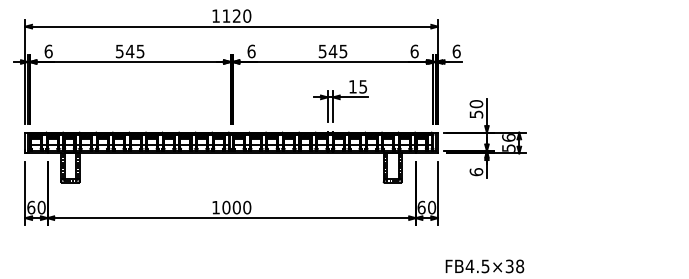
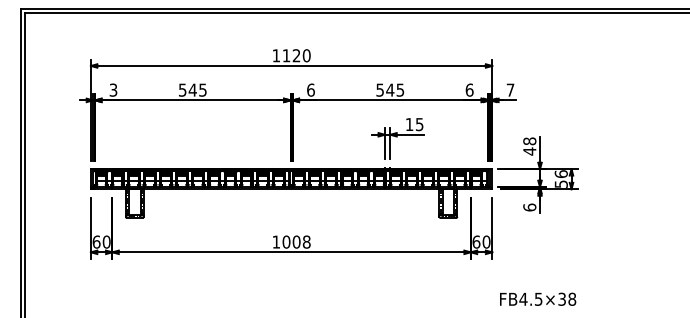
text: (48, 50) -> (113, 89), 6 -> 3
text: (456, 50) -> (510, 89), 6 -> 7
text: (476, 109) -> (529, 146), 50 -> 48
text: (246, 207) -> (306, 241), 1000 -> 1008

